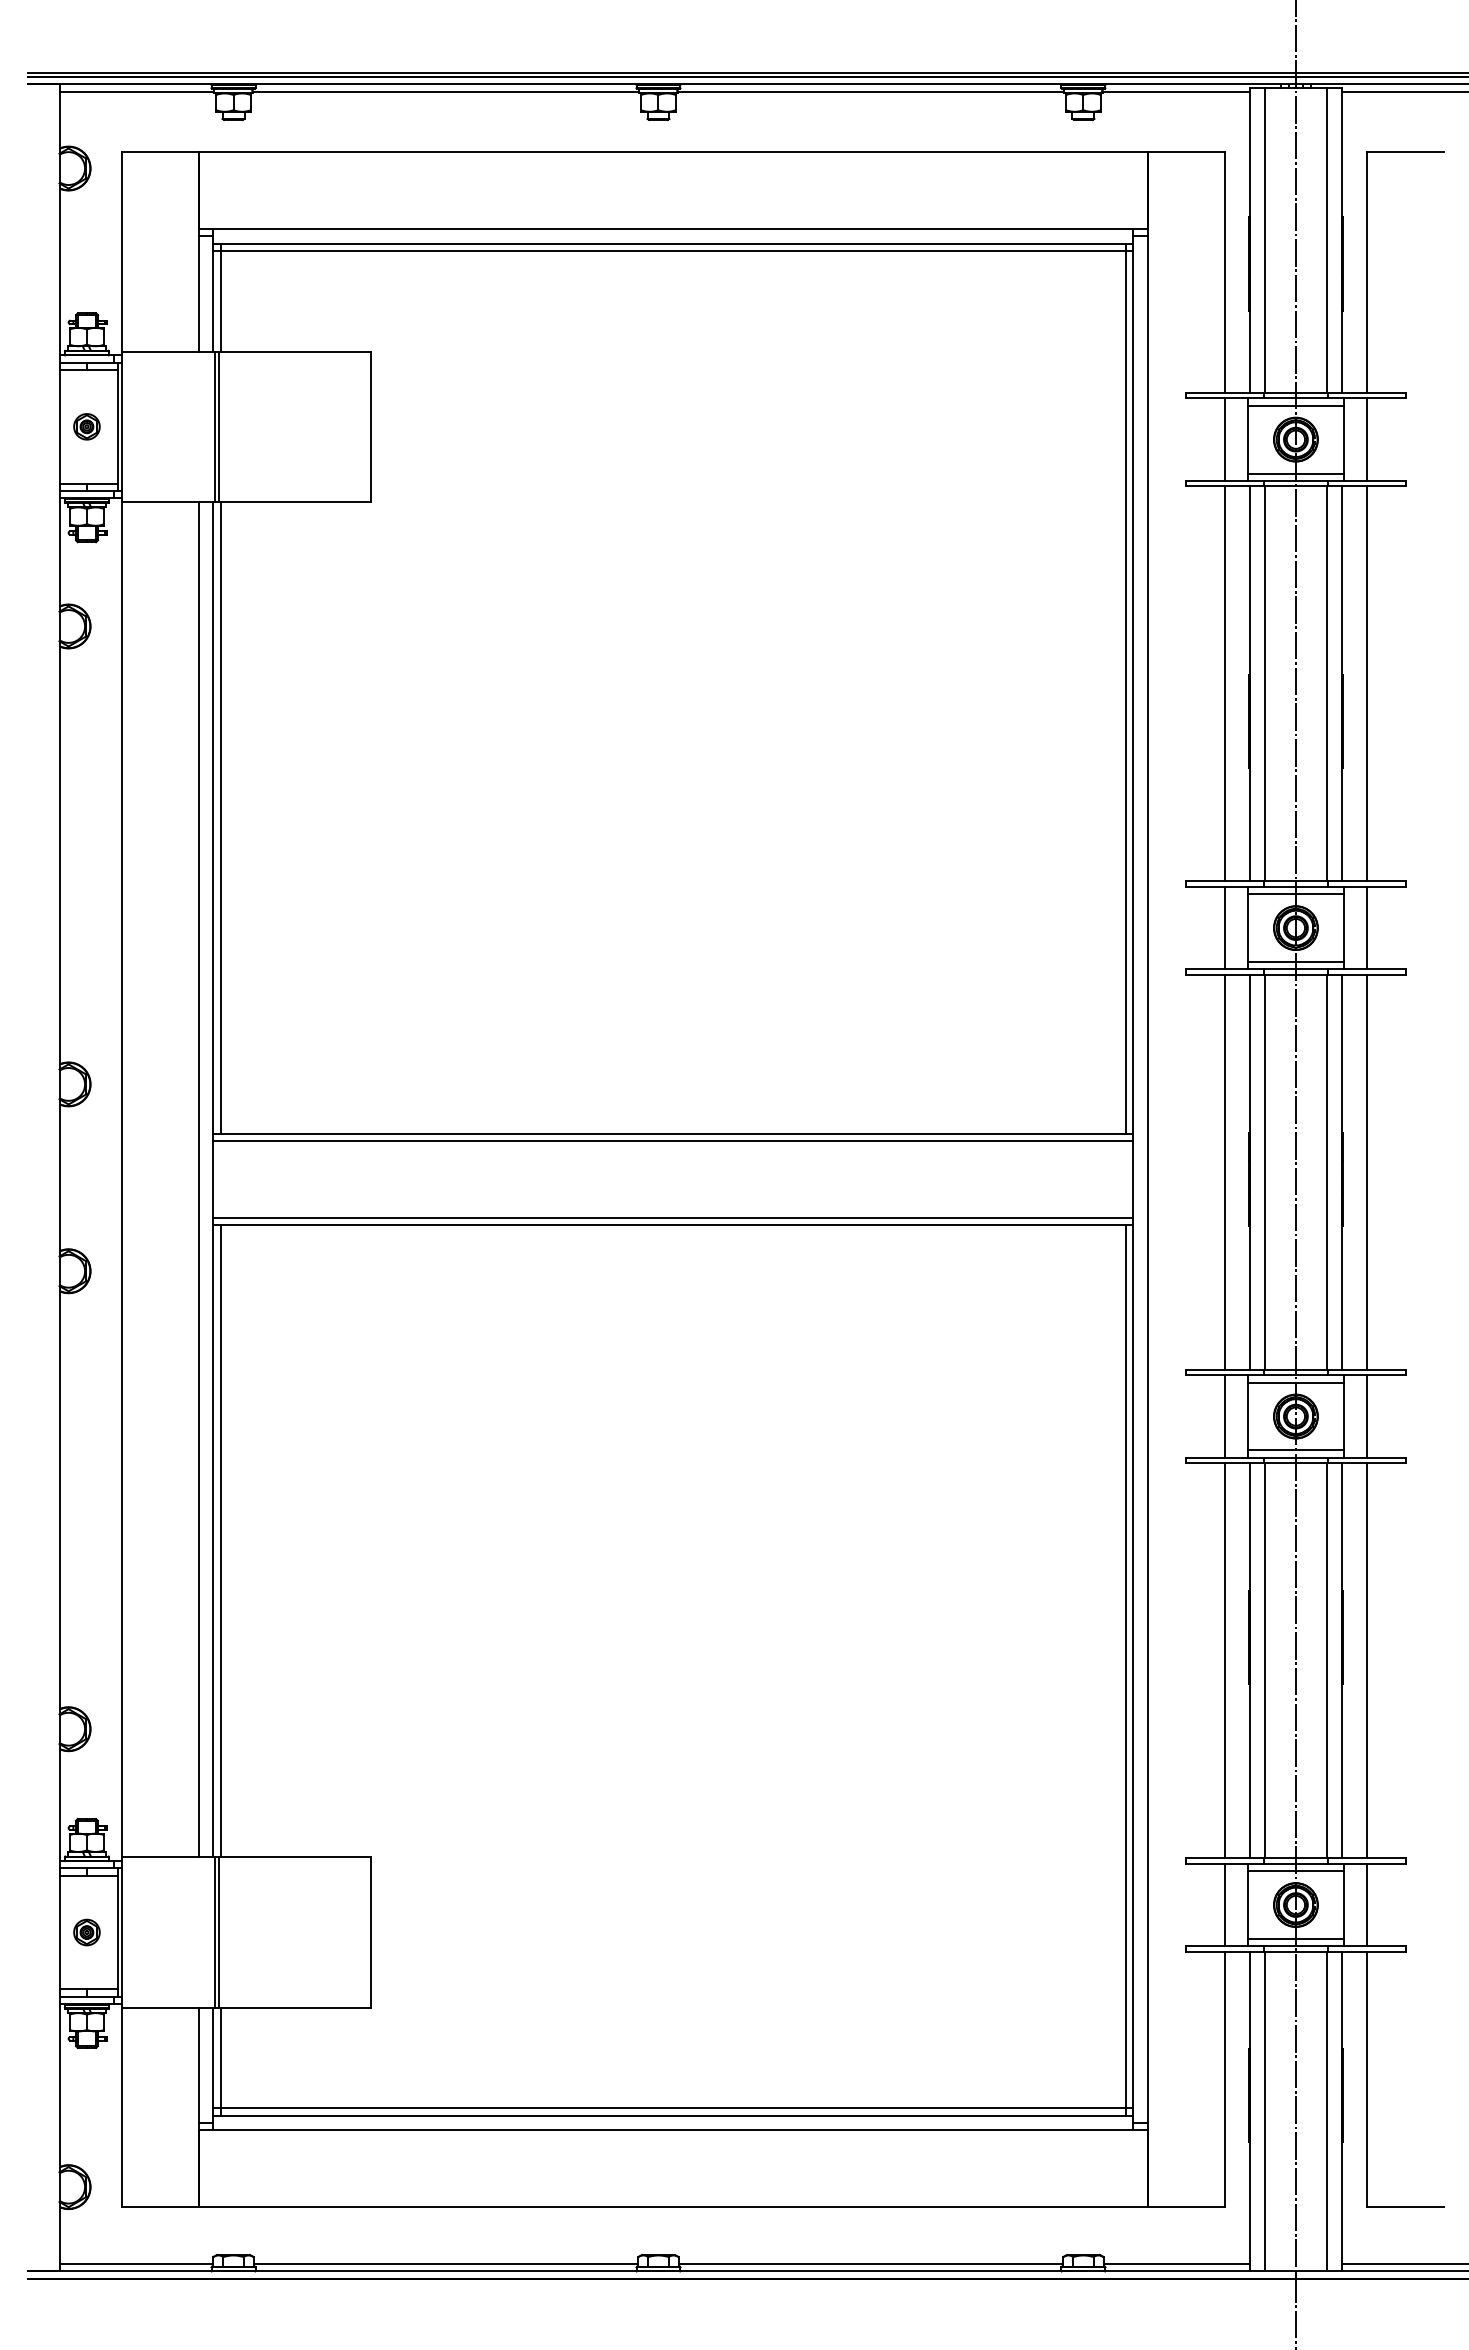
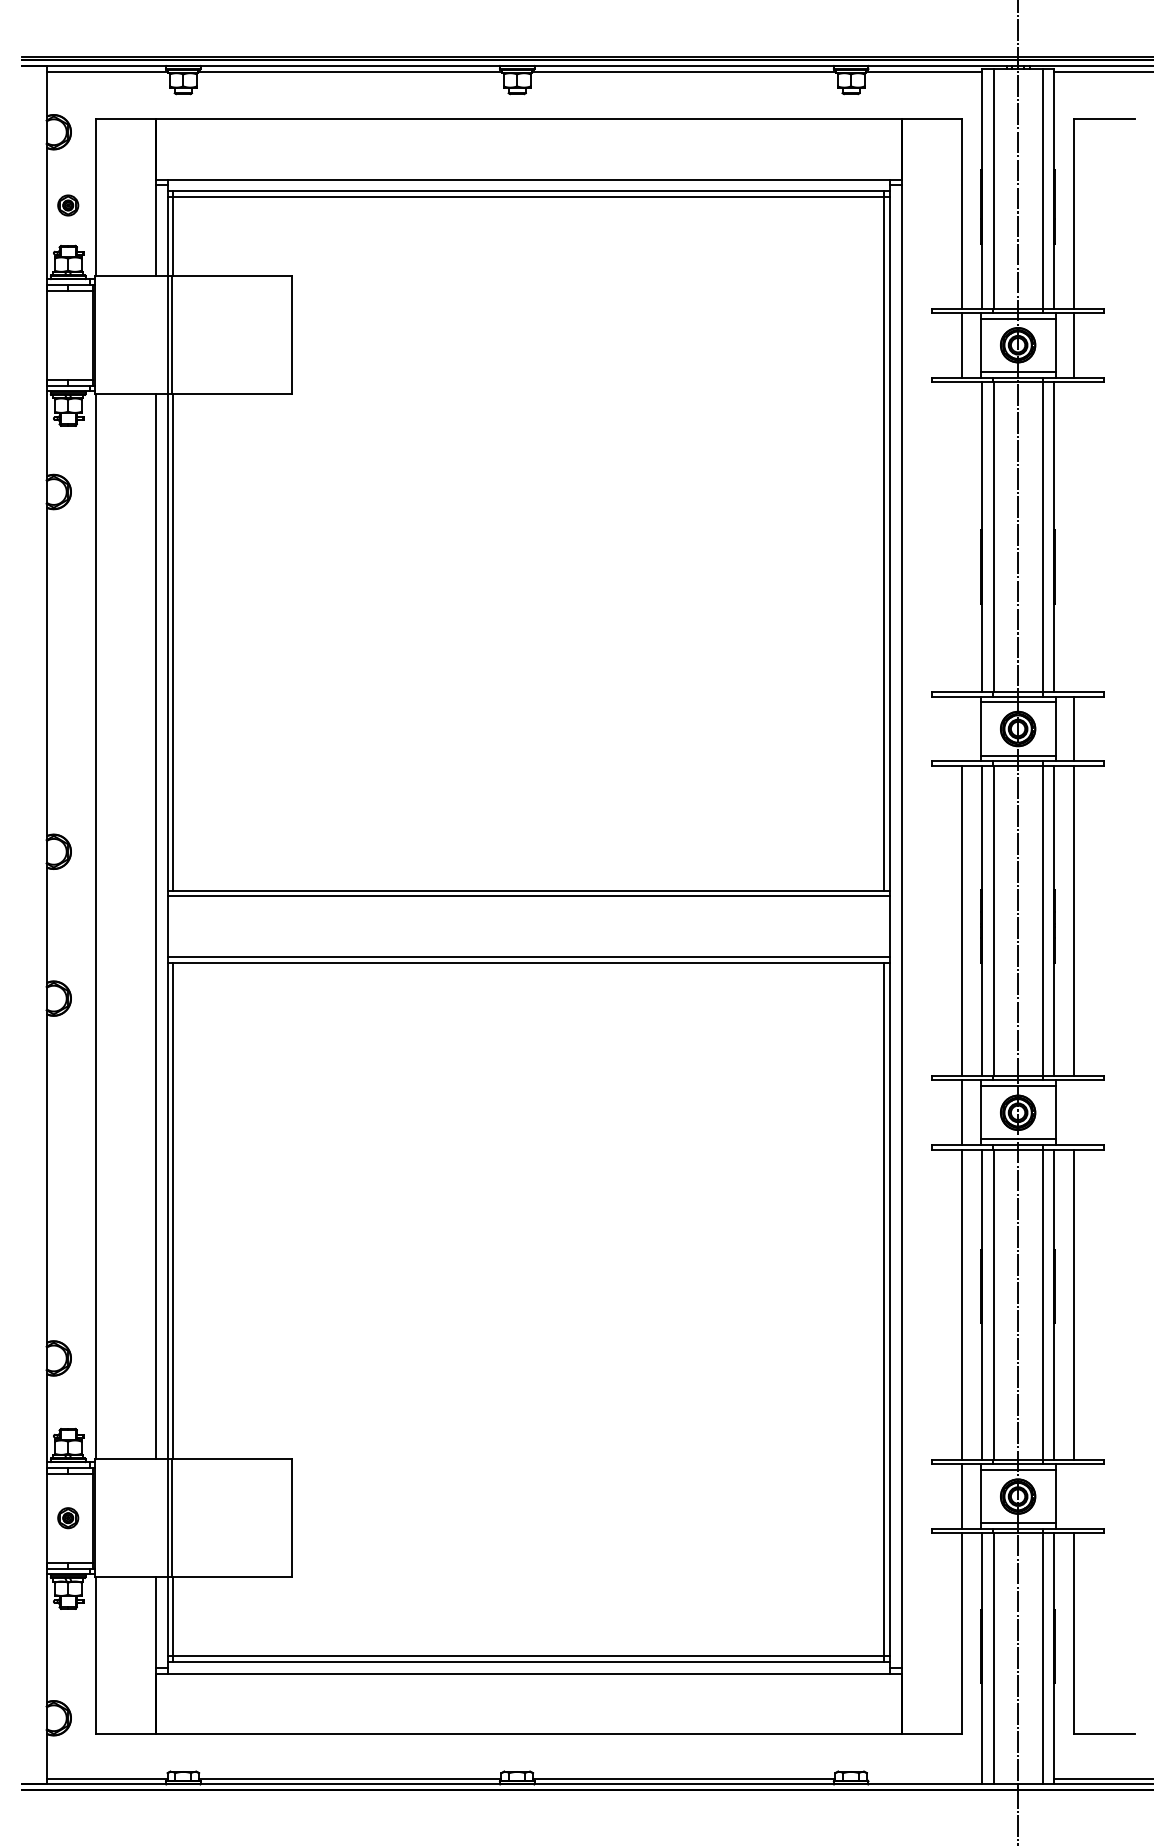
part: (86, 426) -> (67, 205), moved
line: (1224, 683) -> (961, 536), removed
line: (1367, 683) -> (1074, 536), removed
line: (1224, 927) -> (961, 728), removed
line: (1367, 1416) -> (1074, 1112), removed
line: (1367, 1904) -> (1074, 1496), removed
line: (1176, 2264) -> (924, 1779), removed

